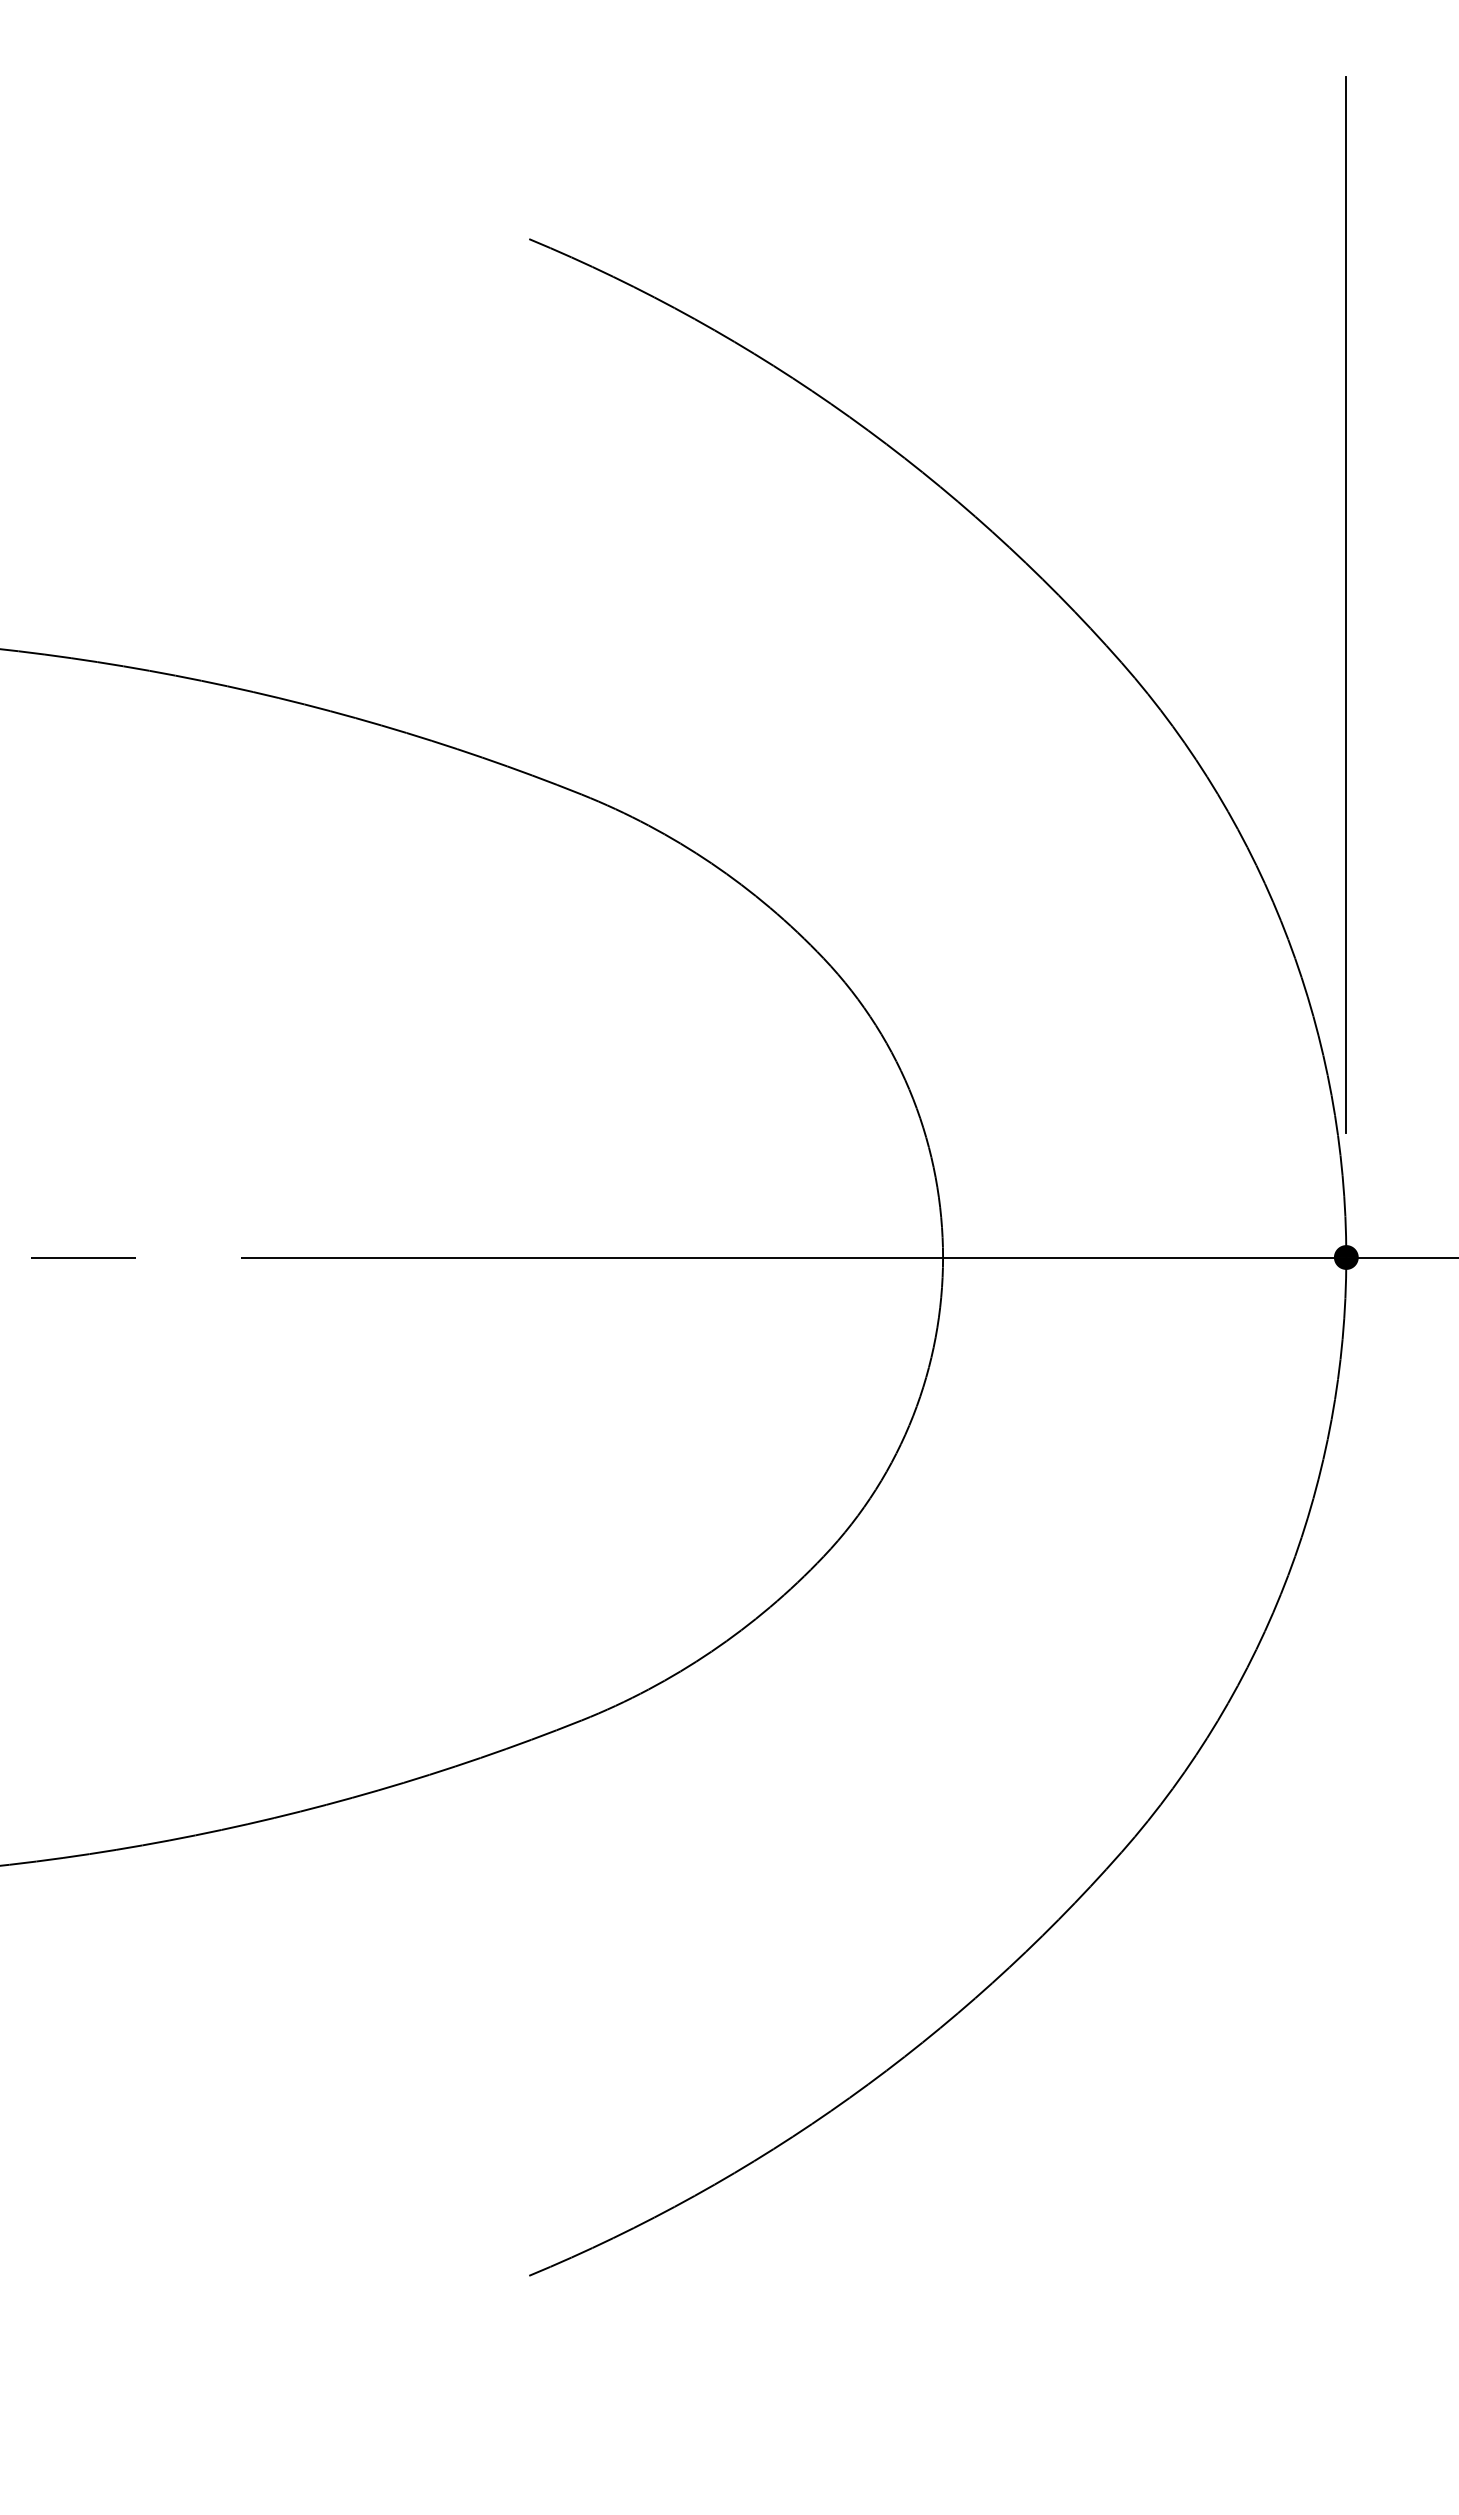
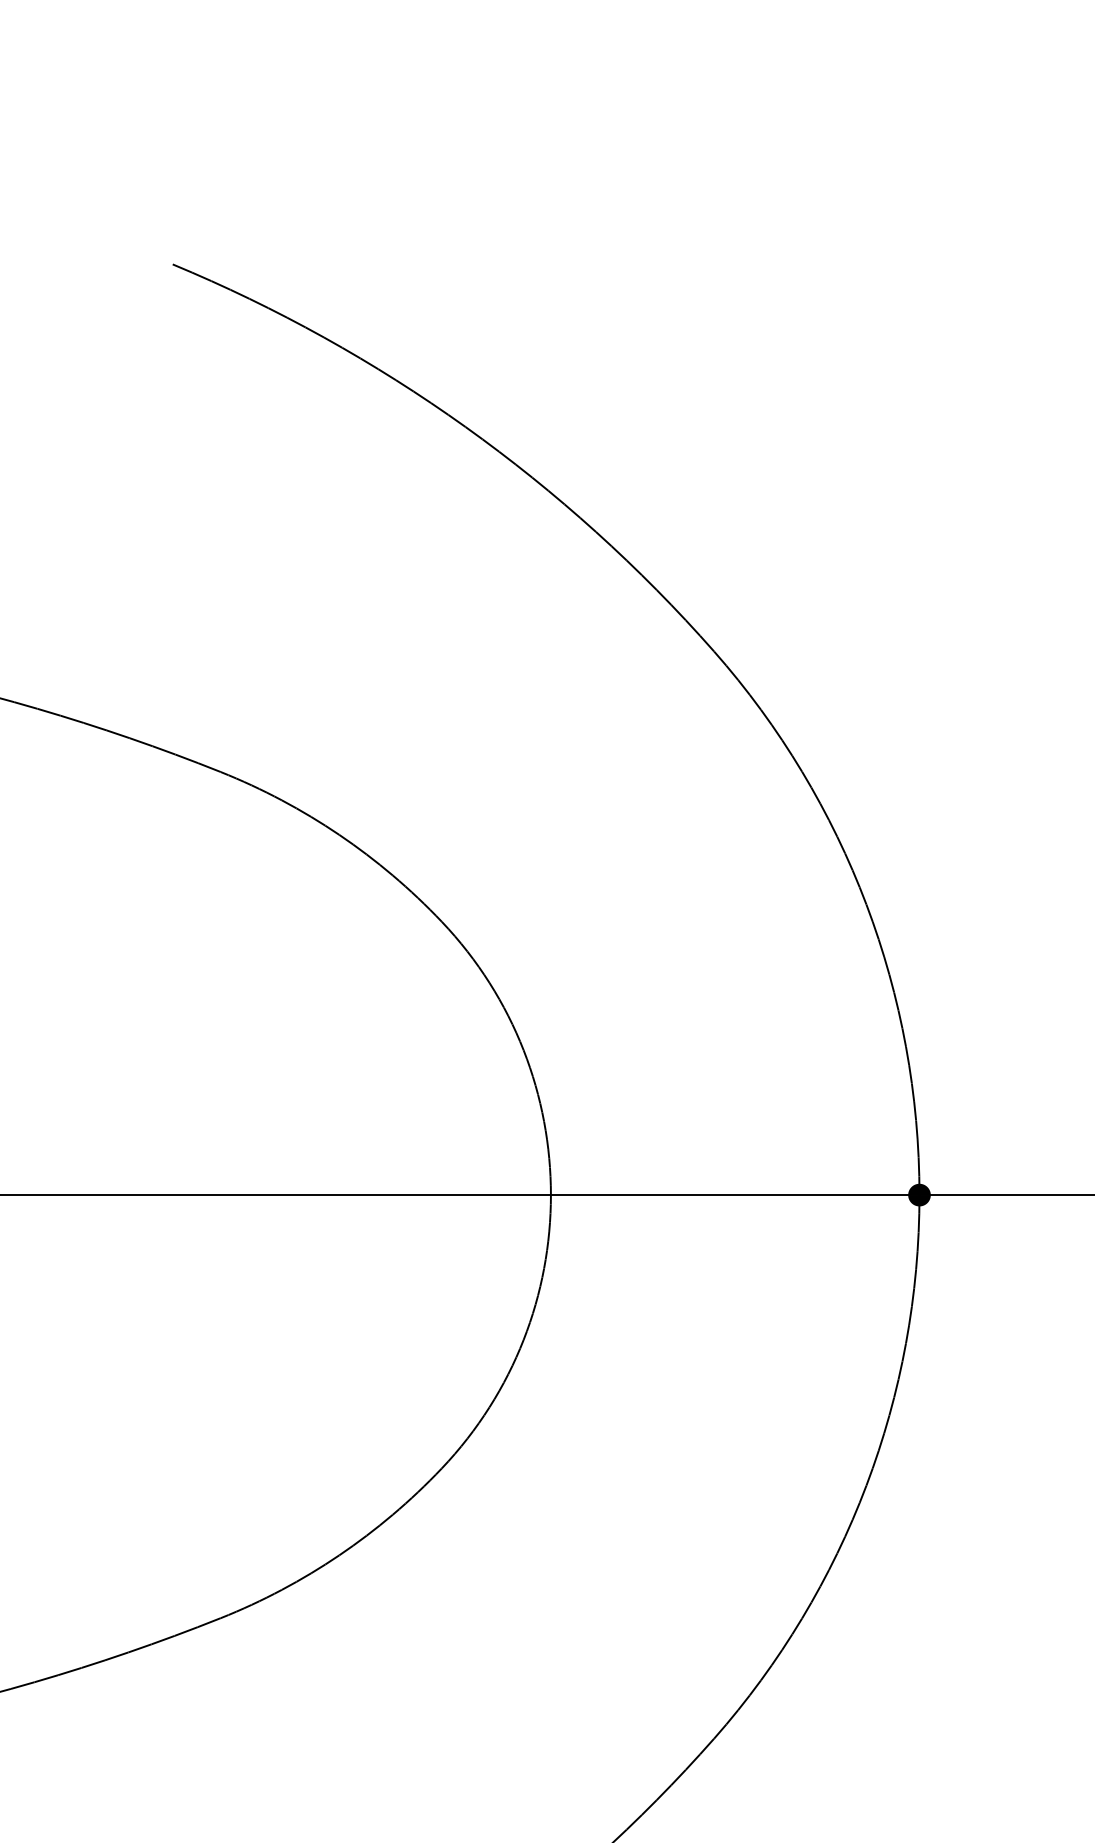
line: (1346, 604) -> (919, 598), removed

